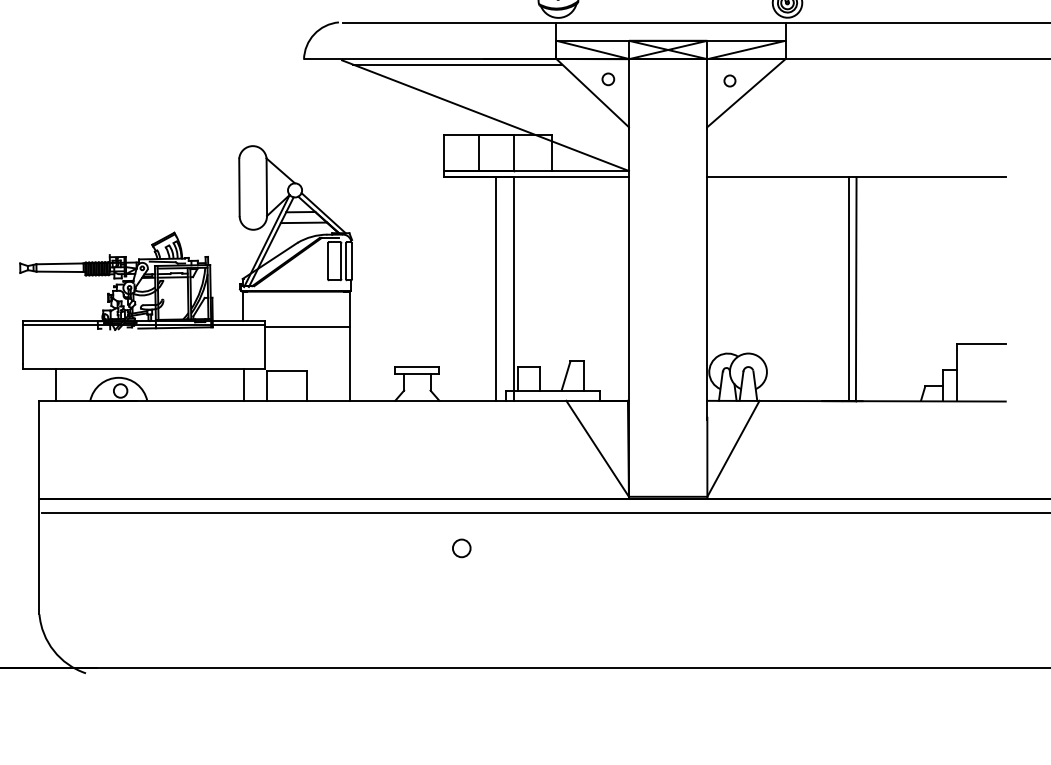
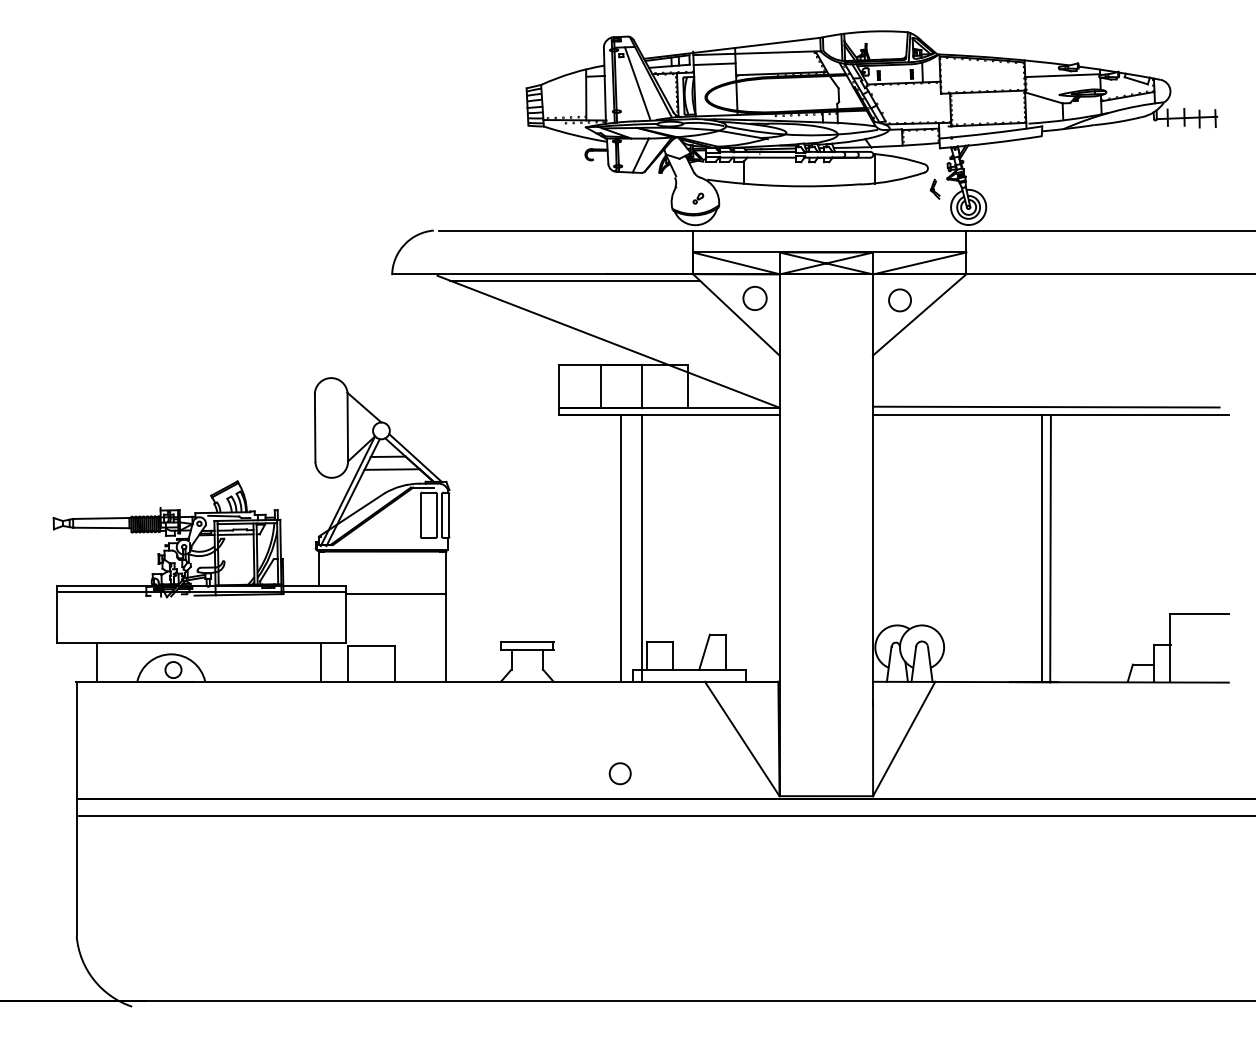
circle: (607, 79) -> (754, 298), size x1.67
circle: (729, 81) -> (899, 300), size x1.67
line: (852, 169) -> (1046, 406), added
circle: (461, 548) -> (619, 773), moved

